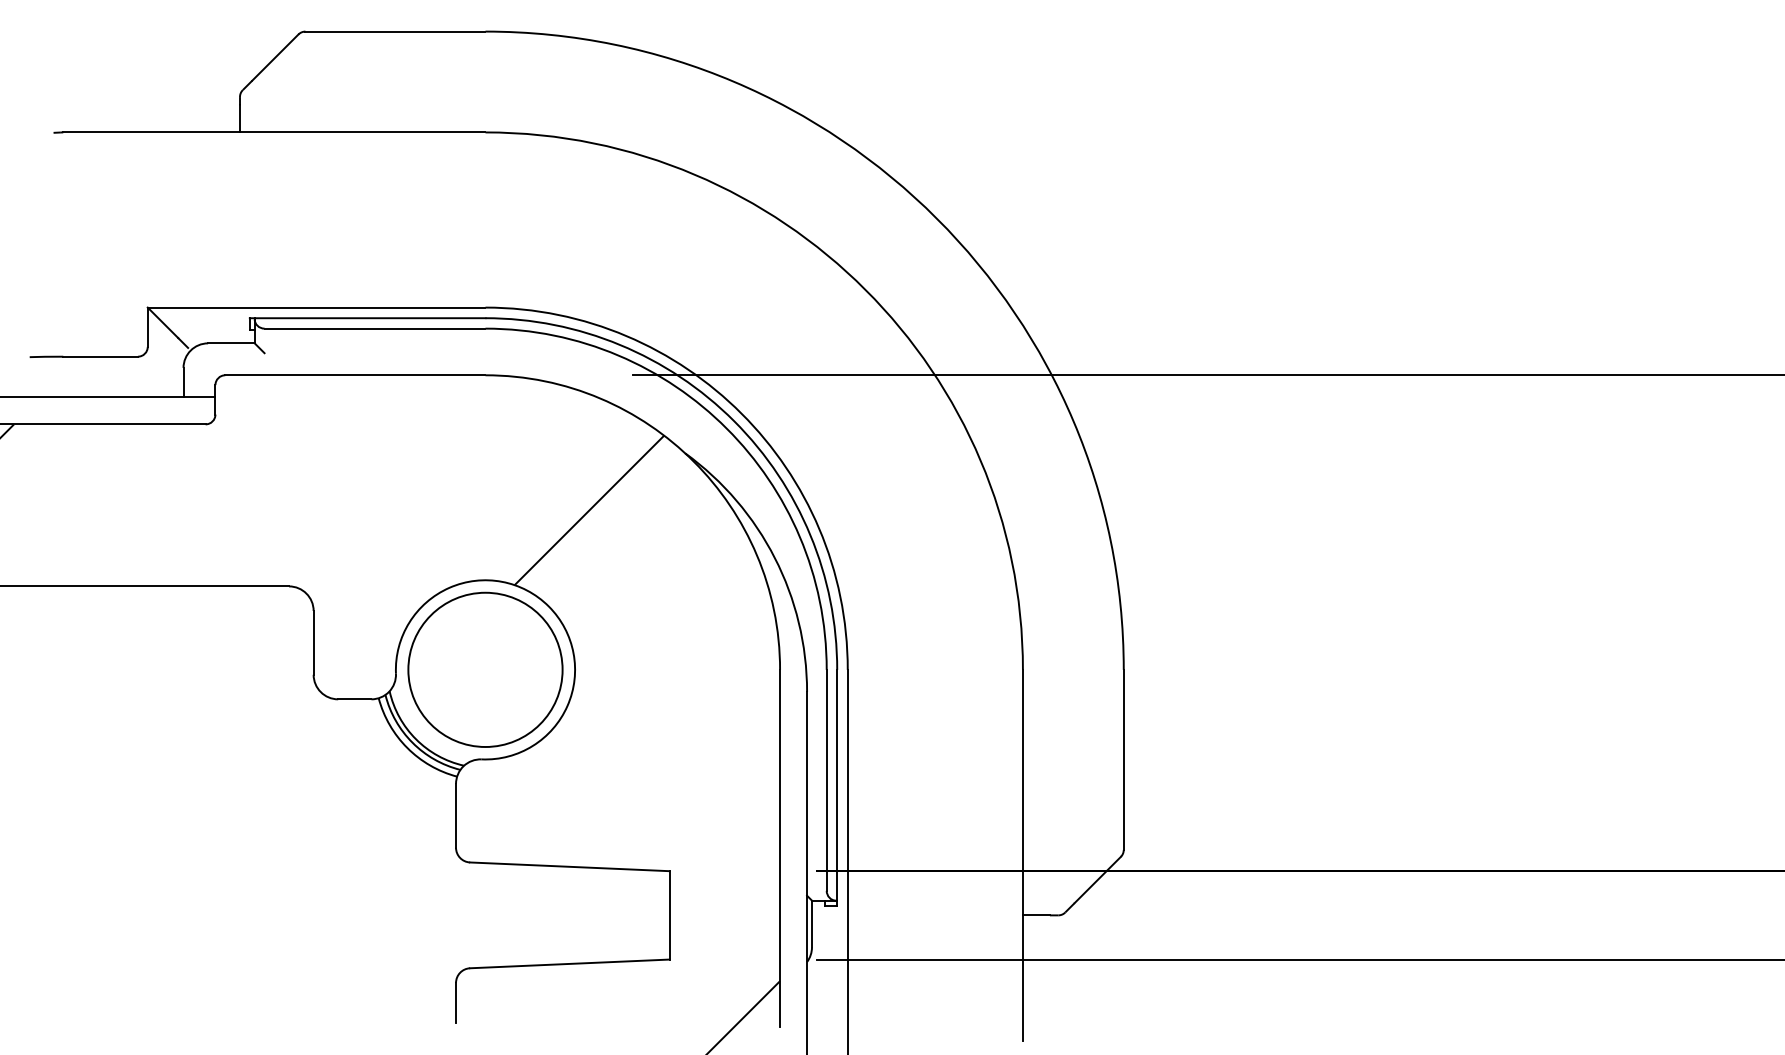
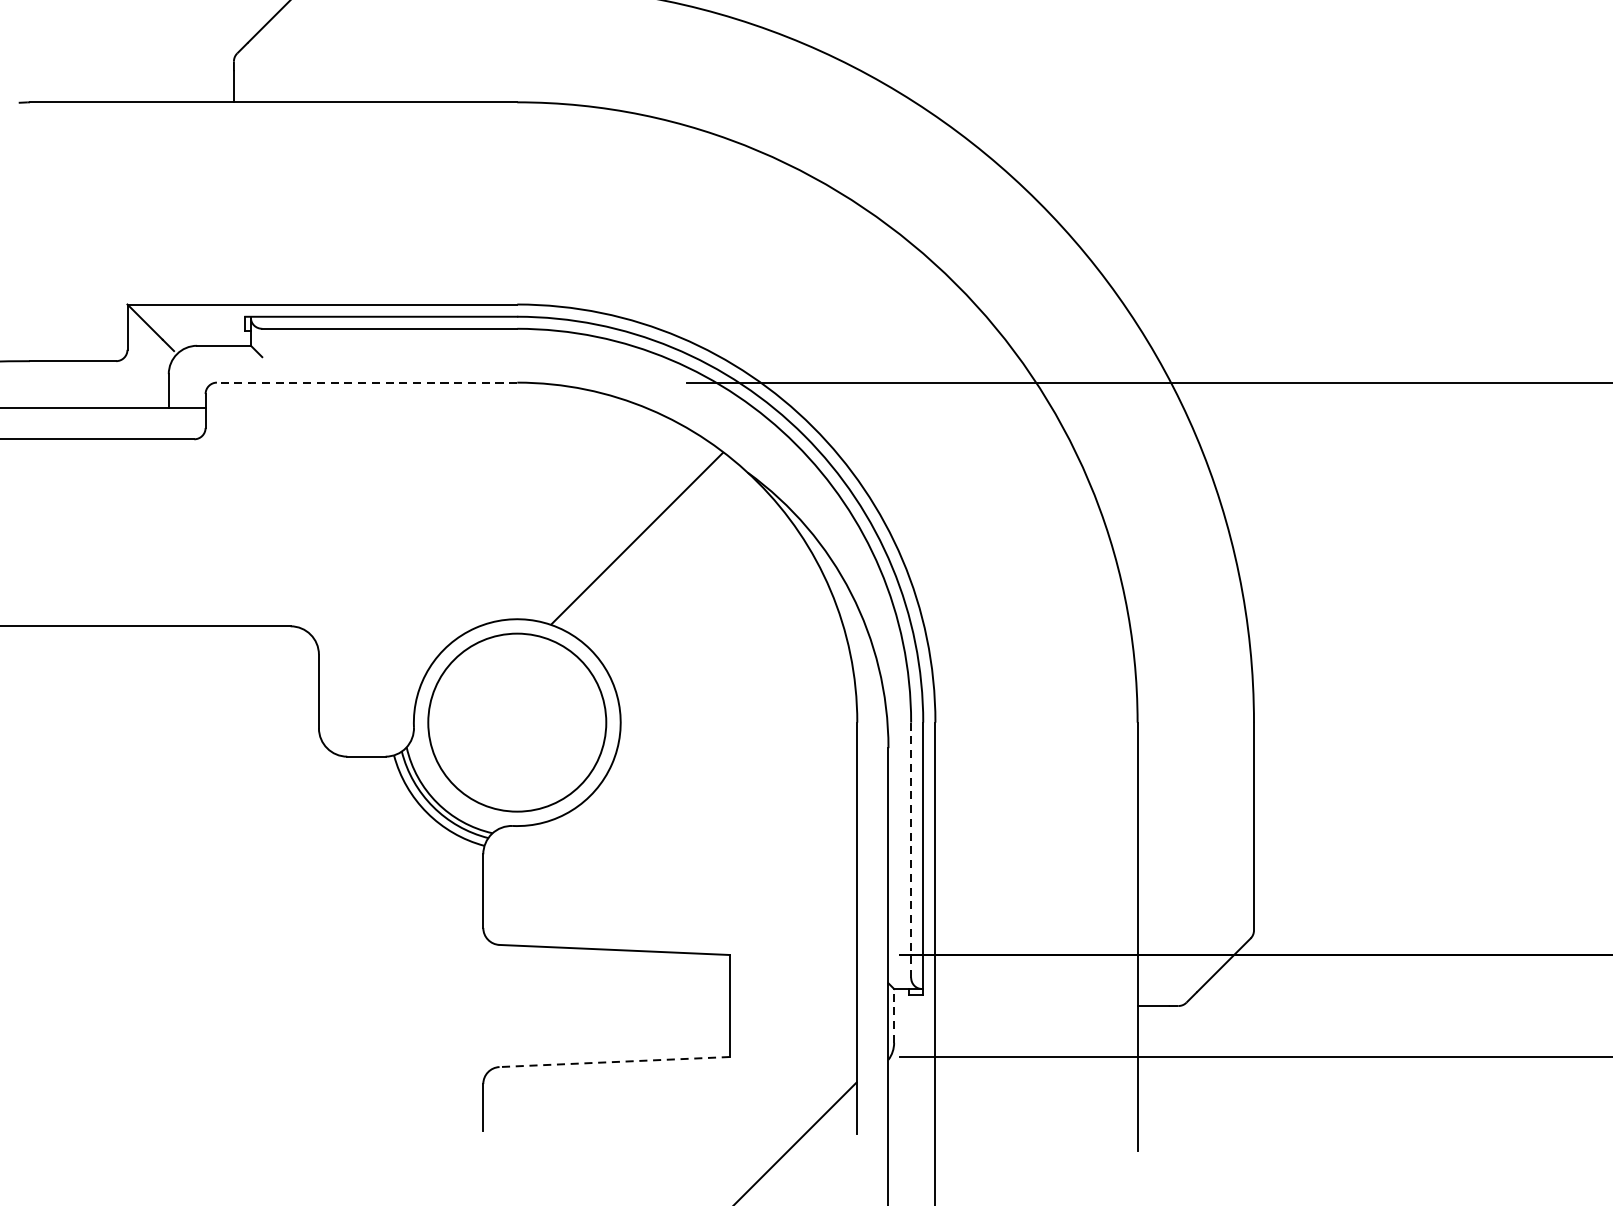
line: (354, 375) -> (366, 382), solid -> dashed
line: (826, 780) -> (910, 850), solid -> dashed
line: (811, 923) -> (893, 1015), solid -> dashed
line: (569, 963) -> (614, 1061), solid -> dashed

